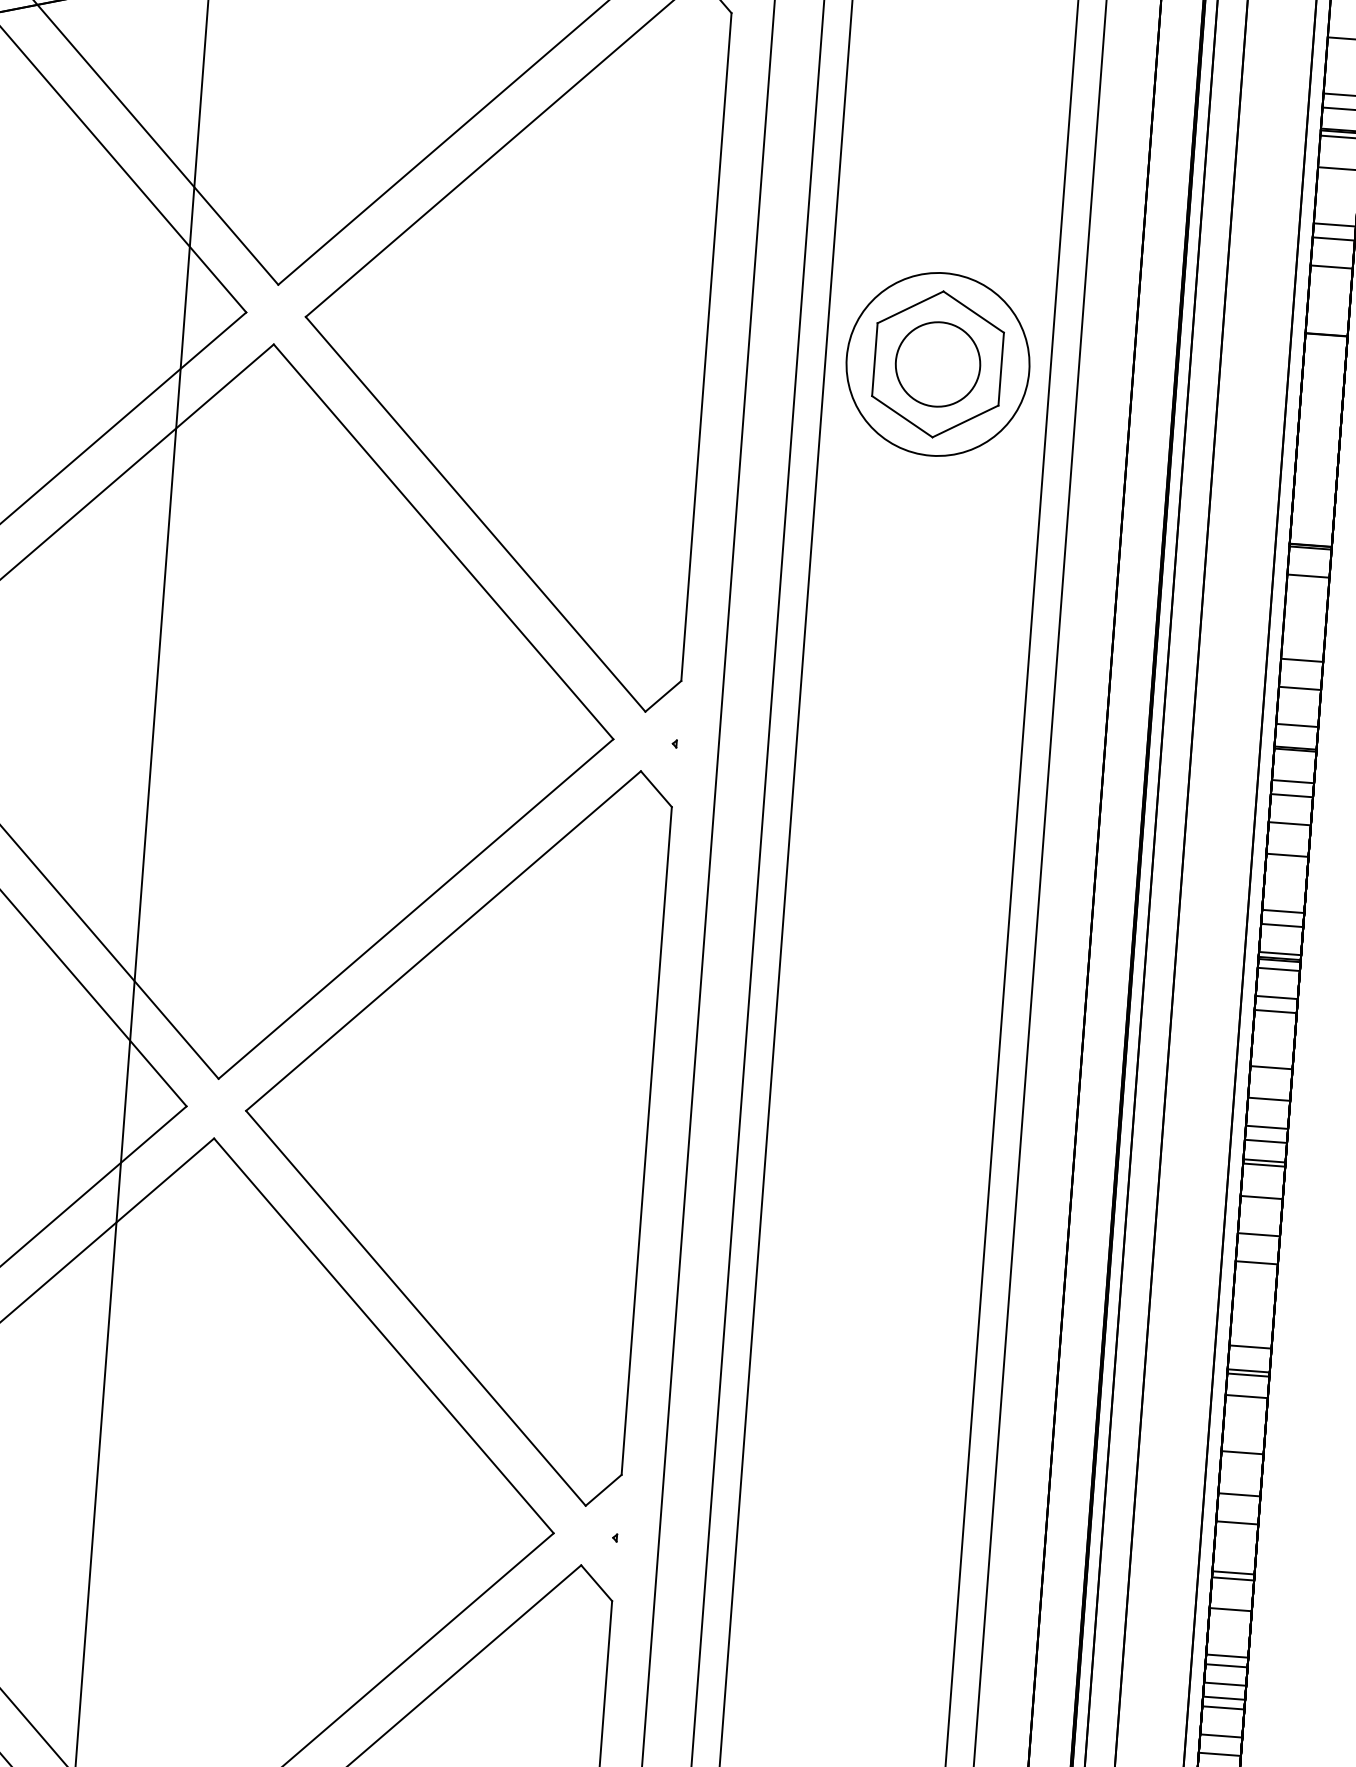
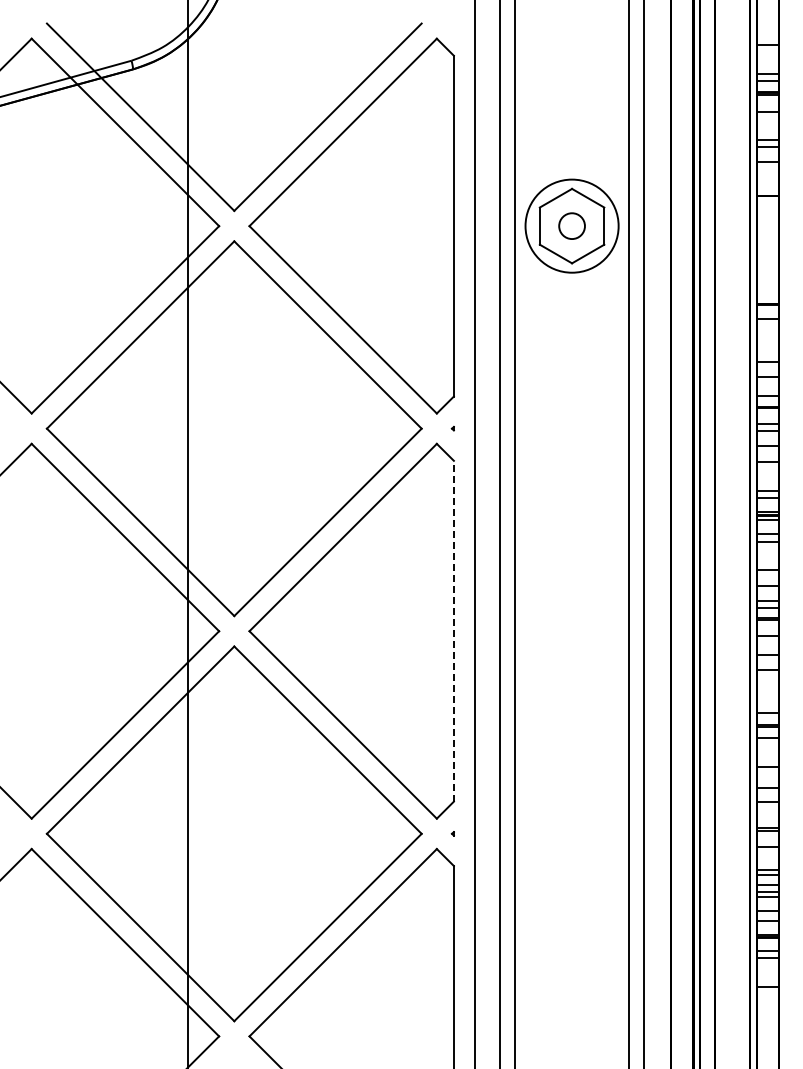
circle: (936, 363) -> (571, 225), size x0.6
line: (646, 1139) -> (453, 630), solid -> dashed

